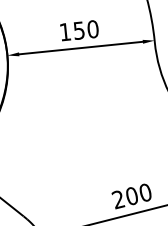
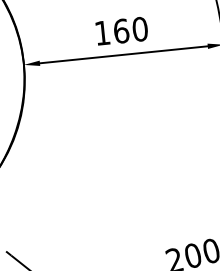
text: (79, 30) -> (121, 30), 150 -> 160

